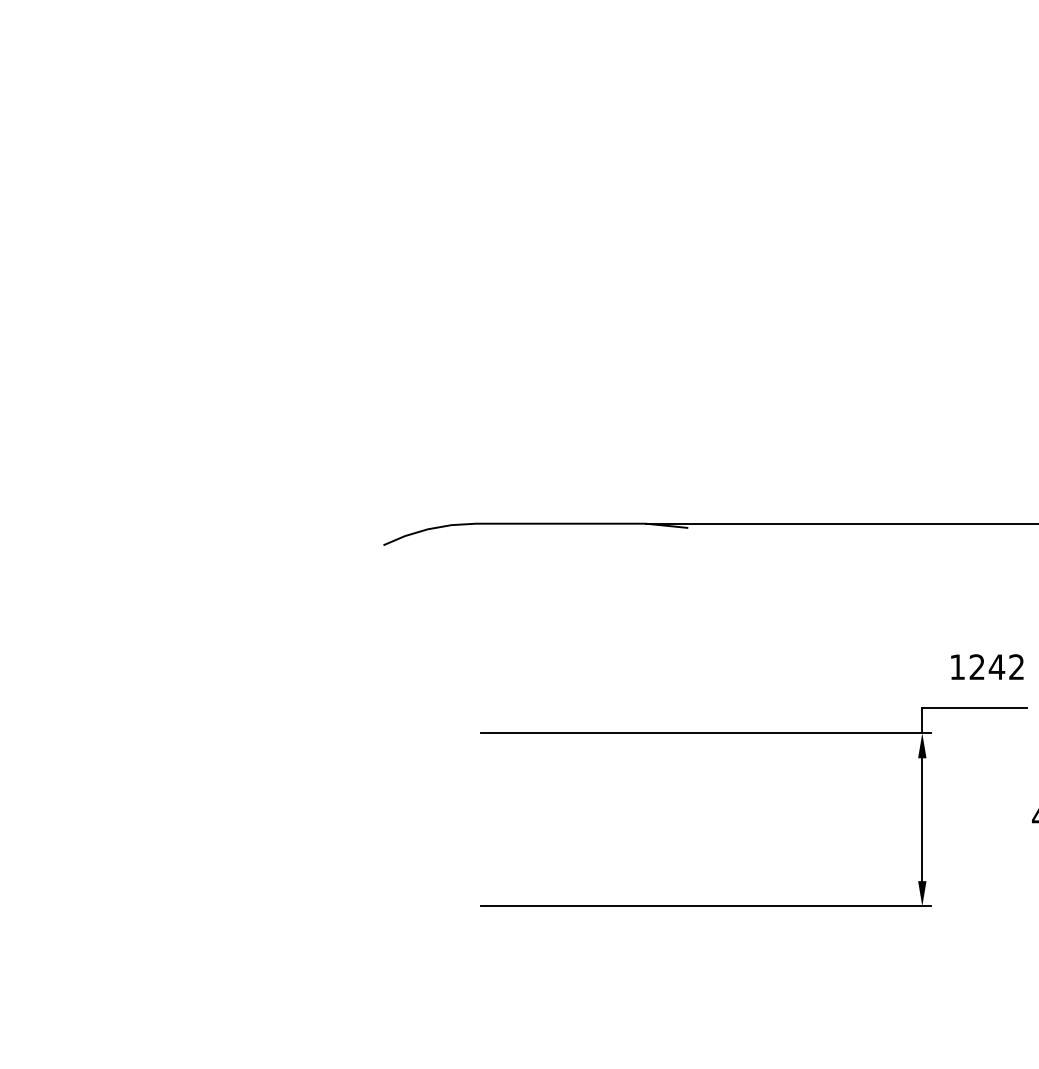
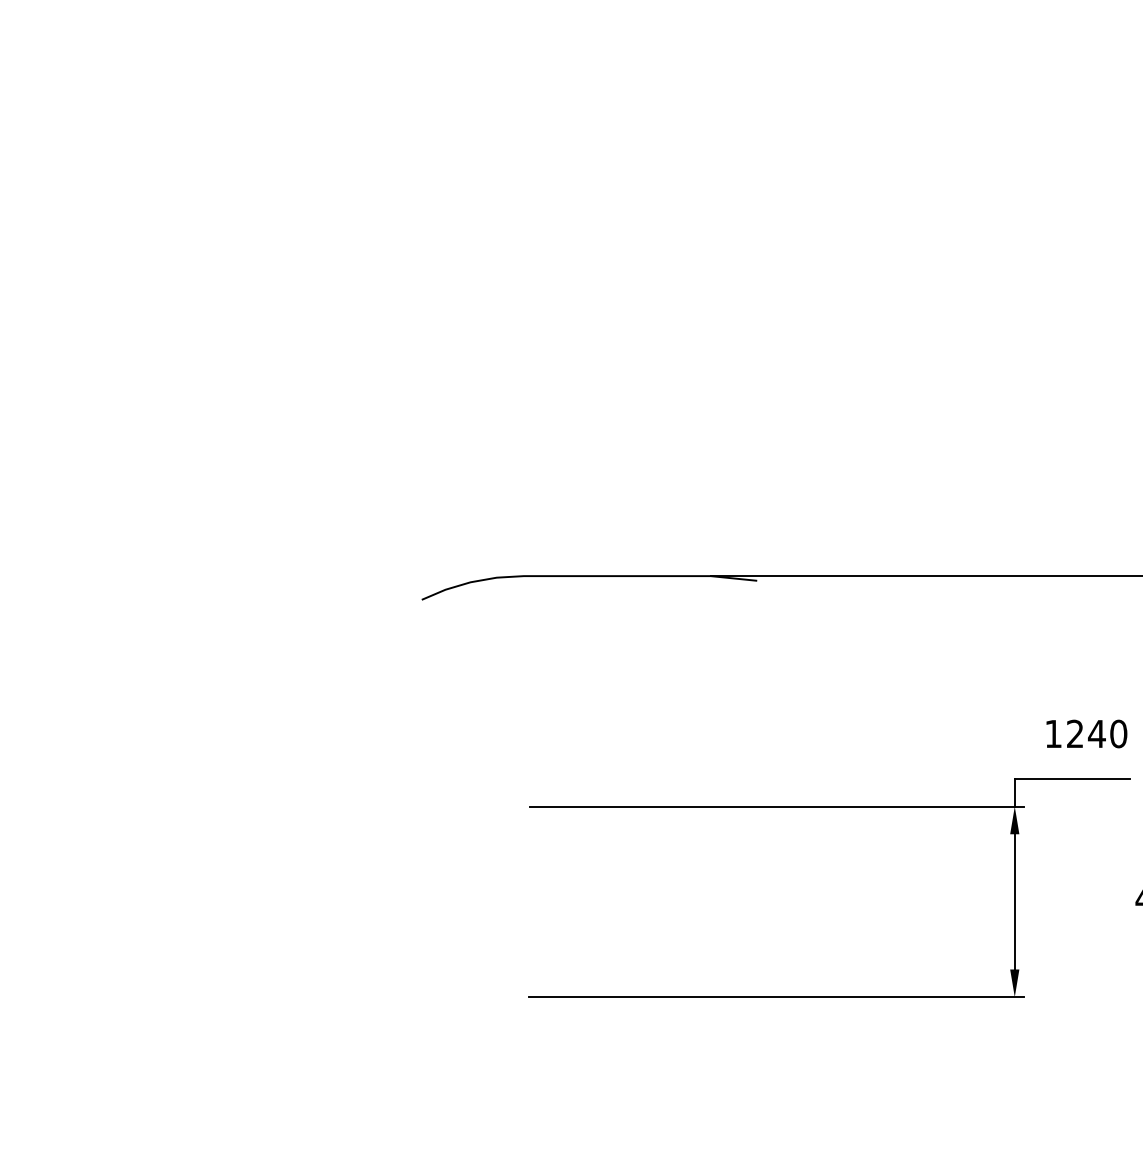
text: (1016, 667) -> (1118, 734), 1242 -> 1240

